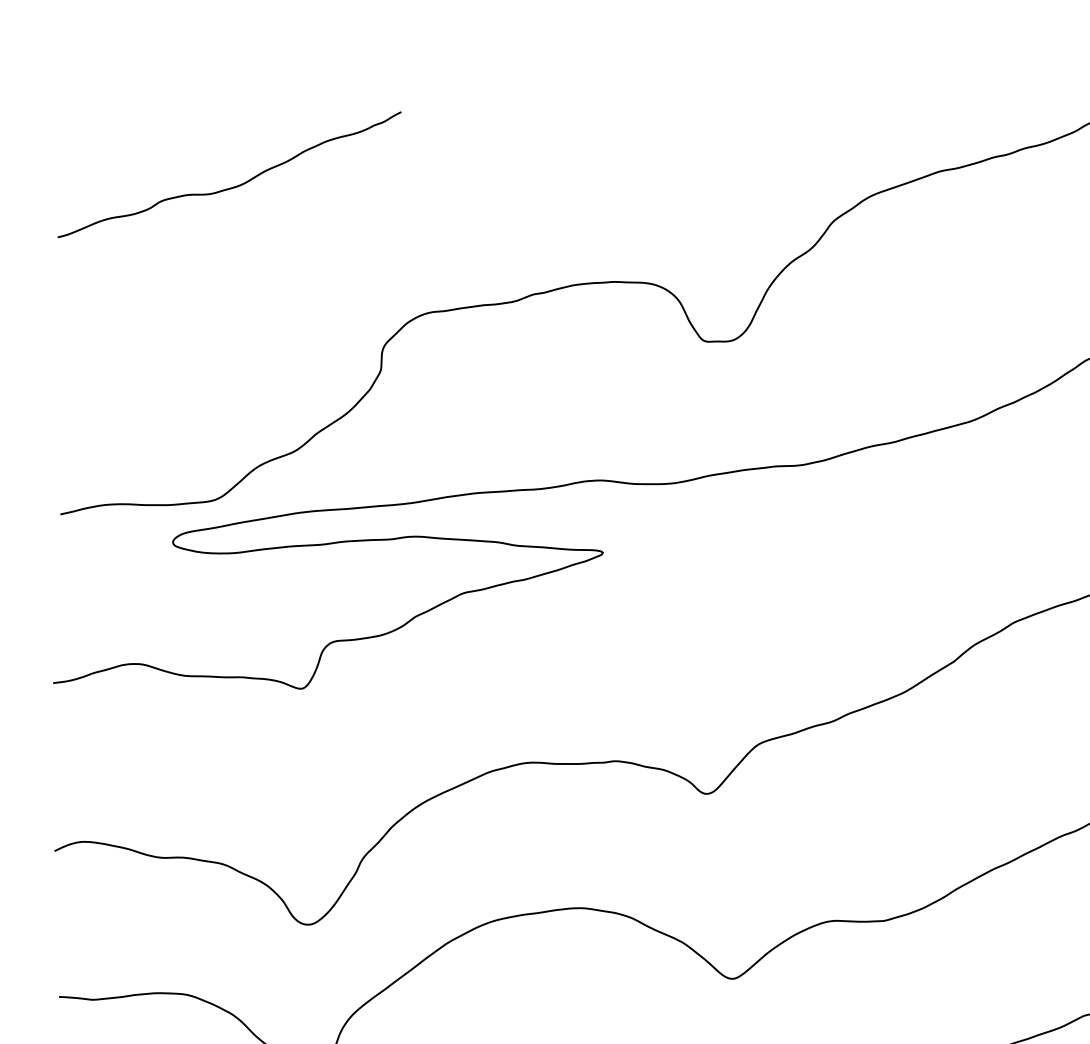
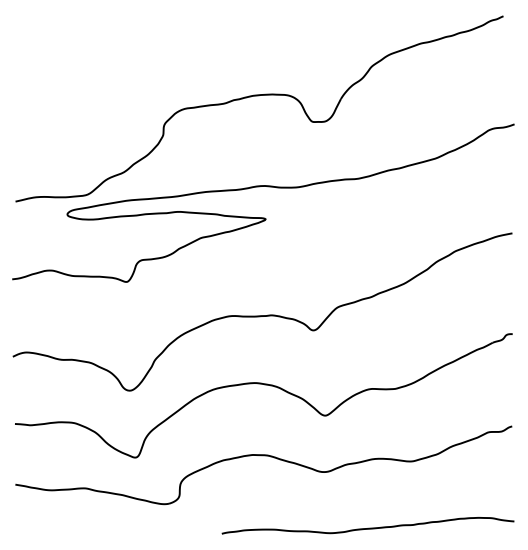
part: (229, 173) -> (93, 44), removed

